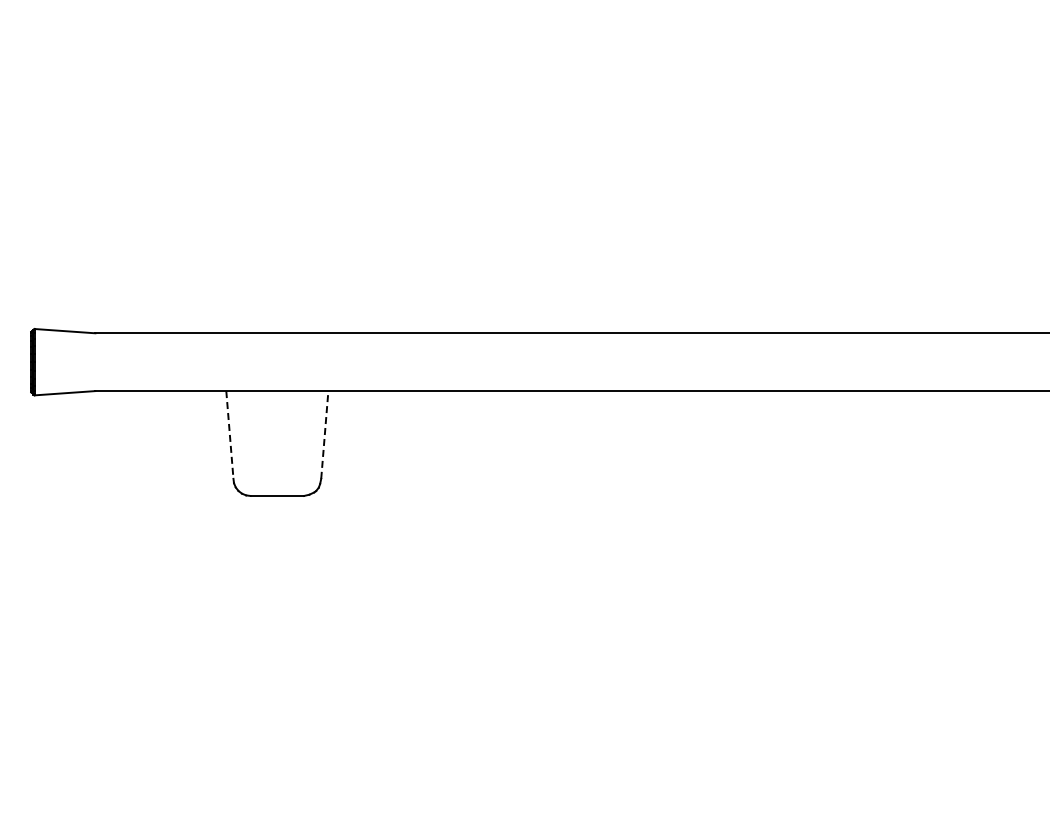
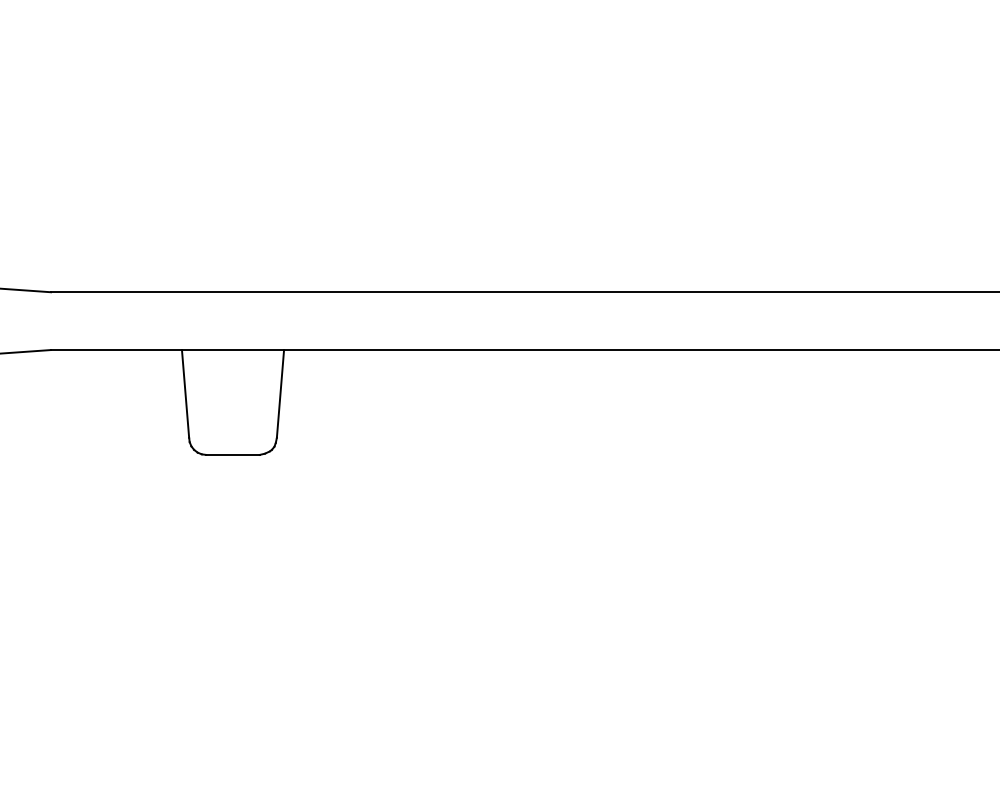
line: (324, 434) -> (280, 393), dashed -> solid
line: (229, 435) -> (185, 394), dashed -> solid

